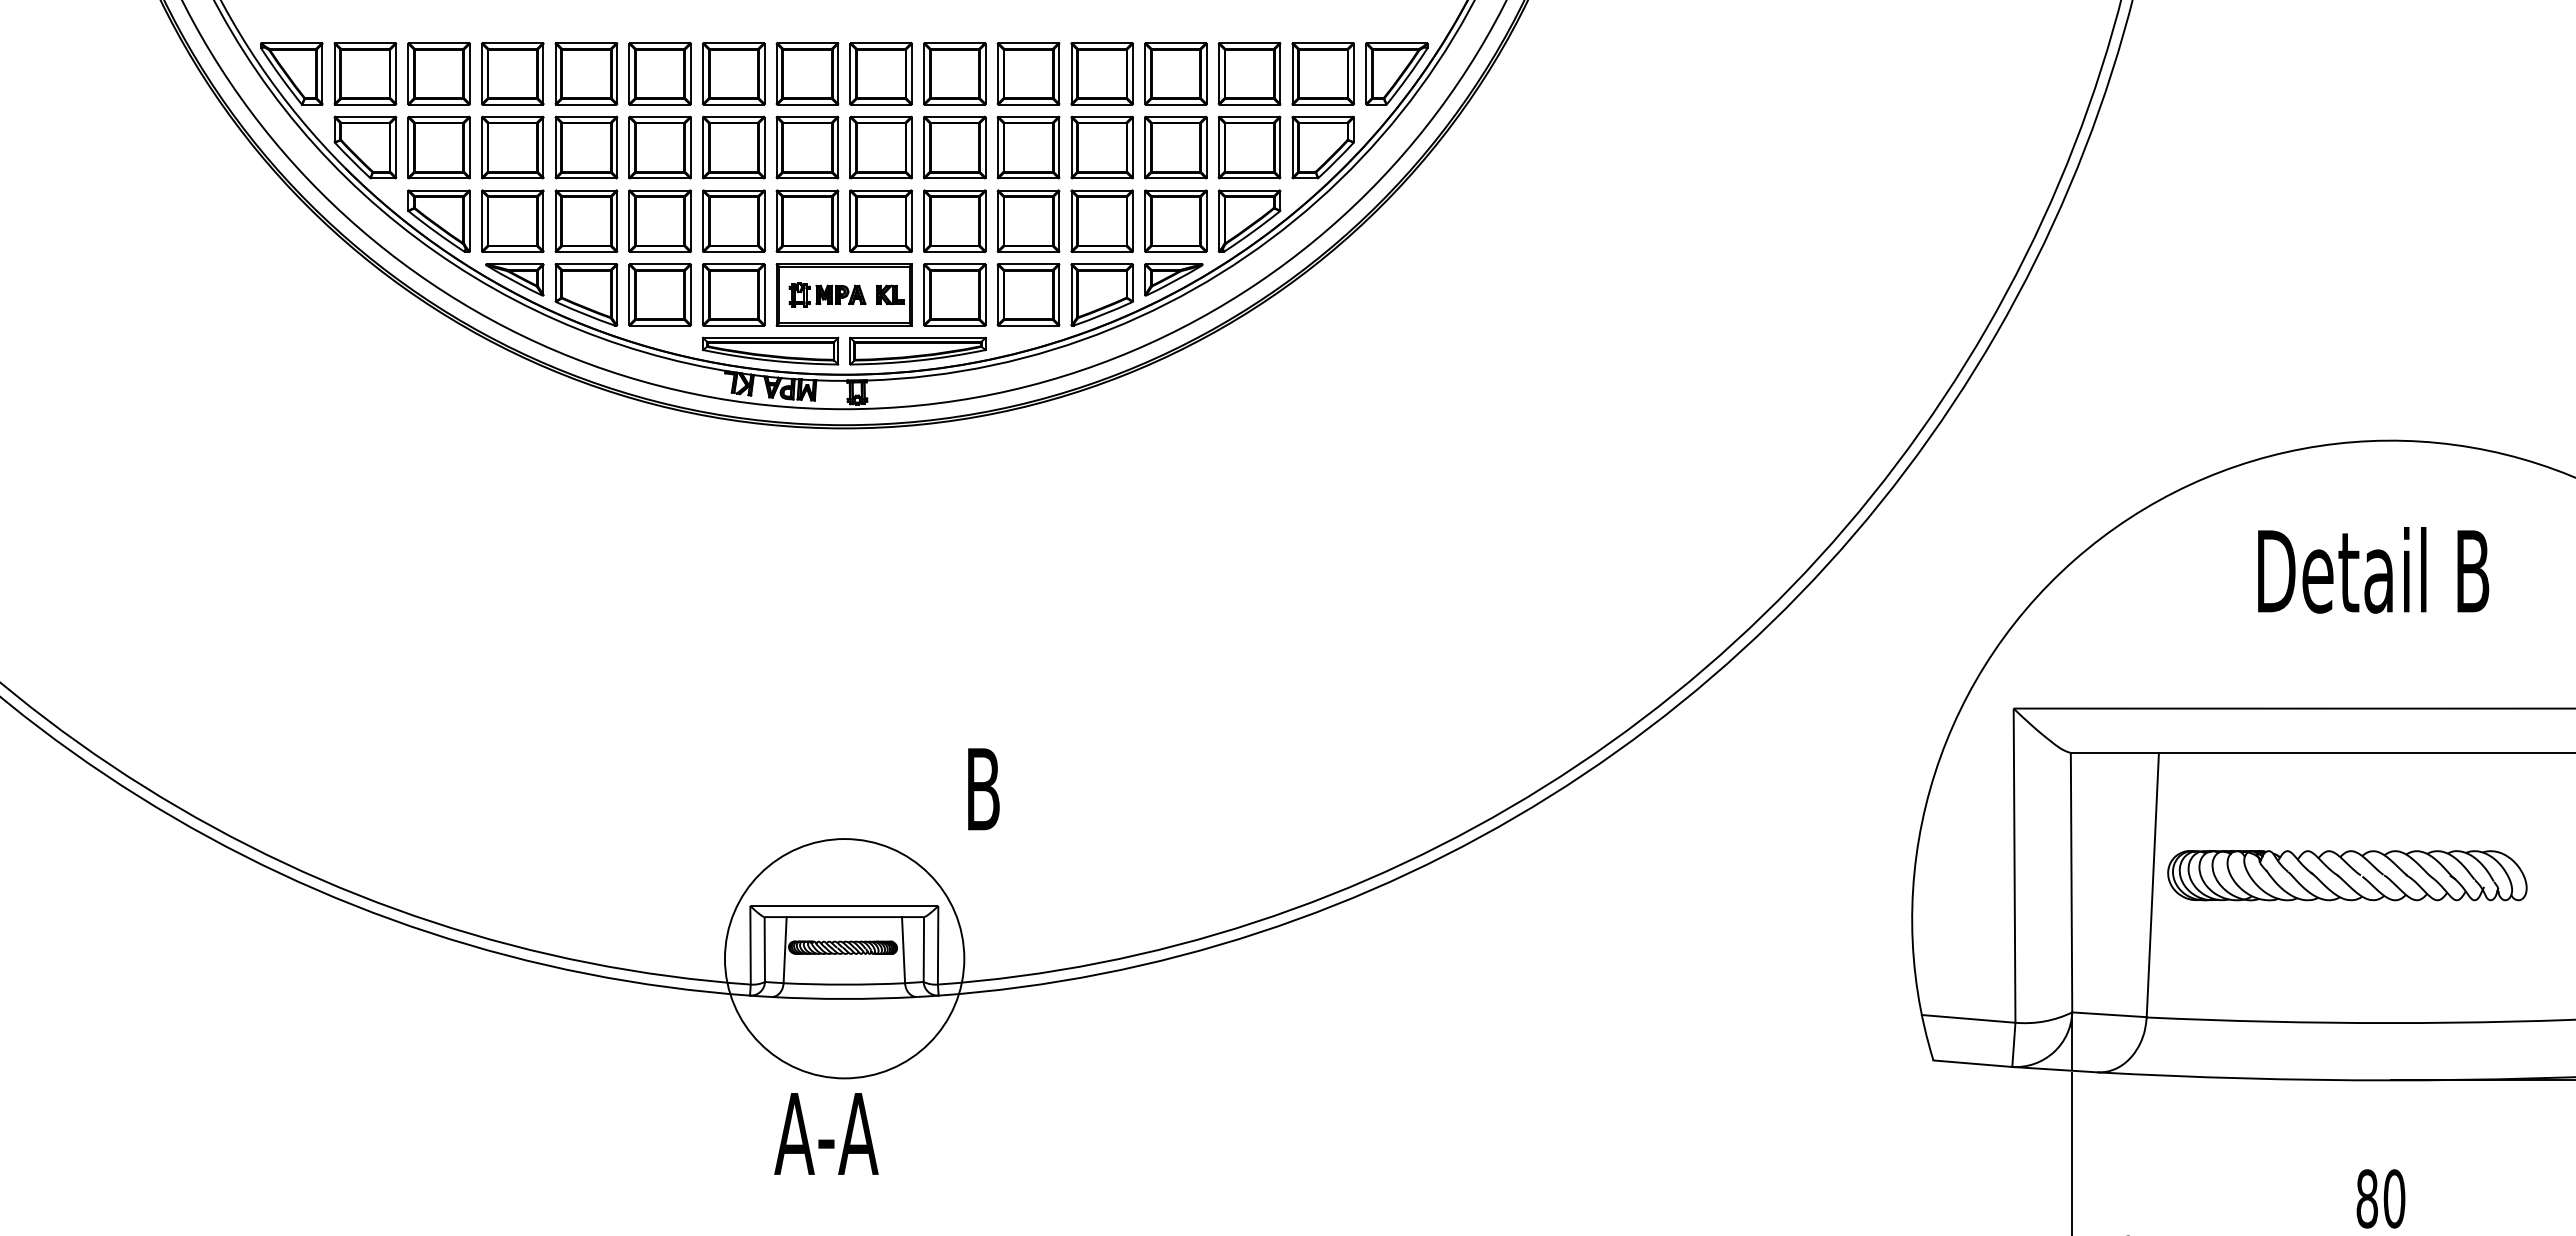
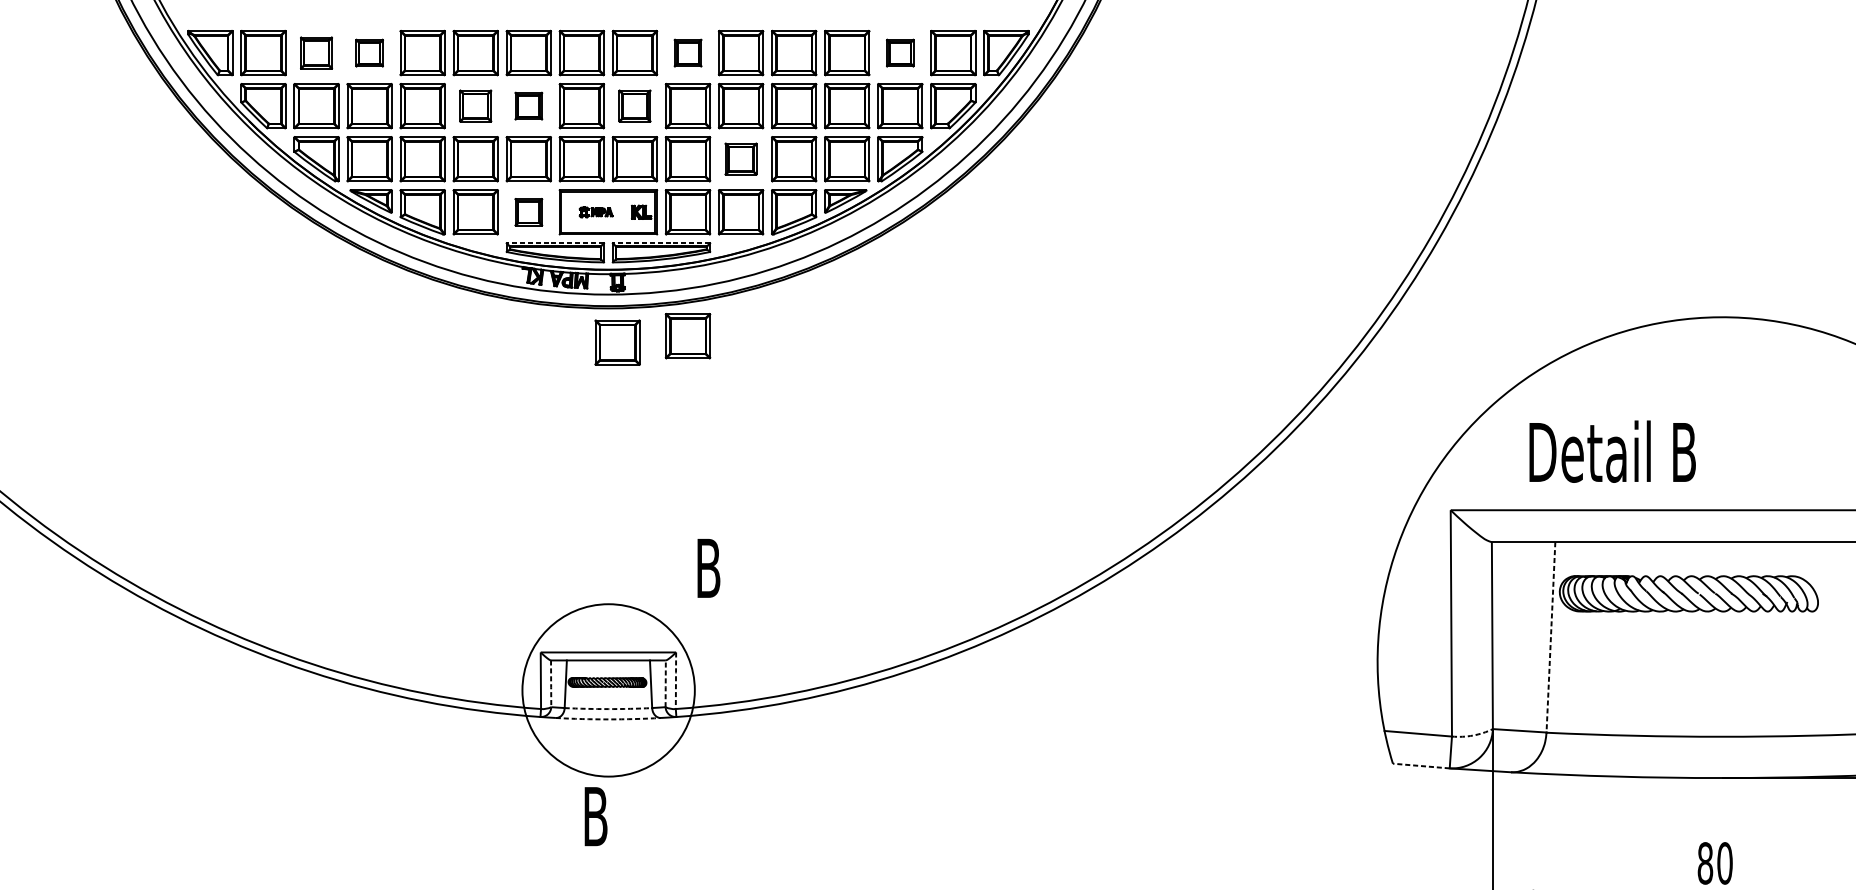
part: (438, 73) -> (316, 52), size x0.7
part: (512, 73) -> (369, 52), size x0.6
part: (954, 73) -> (687, 52), size x0.6
part: (1249, 73) -> (900, 52), size x0.6
part: (659, 147) -> (475, 106), size x0.7
part: (733, 147) -> (528, 106), size x0.6
part: (880, 147) -> (634, 106), size x0.7
part: (1028, 220) -> (741, 158), size x0.7
part: (733, 294) -> (528, 211), size x0.6
part: (827, 294) -> (596, 211), size x0.6
line: (770, 337) -> (555, 242), solid -> dashed
line: (918, 337) -> (661, 242), solid -> dashed
part: (954, 466) -> (687, 335), added
part: (856, 475) -> (617, 342), added
text: (2373, 570) -> (1612, 451), moved
part: (2347, 875) -> (1688, 593), moved
line: (2152, 885) -> (1550, 637), solid -> dashed
line: (938, 944) -> (676, 680), solid -> dashed
line: (923, 949) -> (665, 683), solid -> dashed
line: (764, 950) -> (550, 684), solid -> dashed
arc: (844, 984) -> (608, 708), solid -> dashed
arc: (844, 998) -> (608, 719), solid -> dashed
arc: (2044, 1021) -> (1472, 735), solid -> dashed
line: (1972, 1063) -> (1421, 765), solid -> dashed
text: (826, 1133) -> (595, 816), A-A -> B

